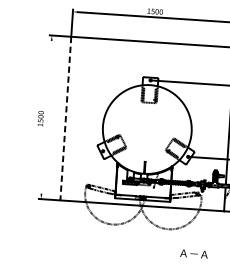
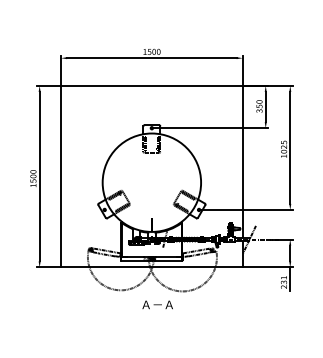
line: (46, 117) -> (39, 176), added
line: (66, 118) -> (61, 176), dashed -> solid
text: (193, 253) -> (157, 304), moved

